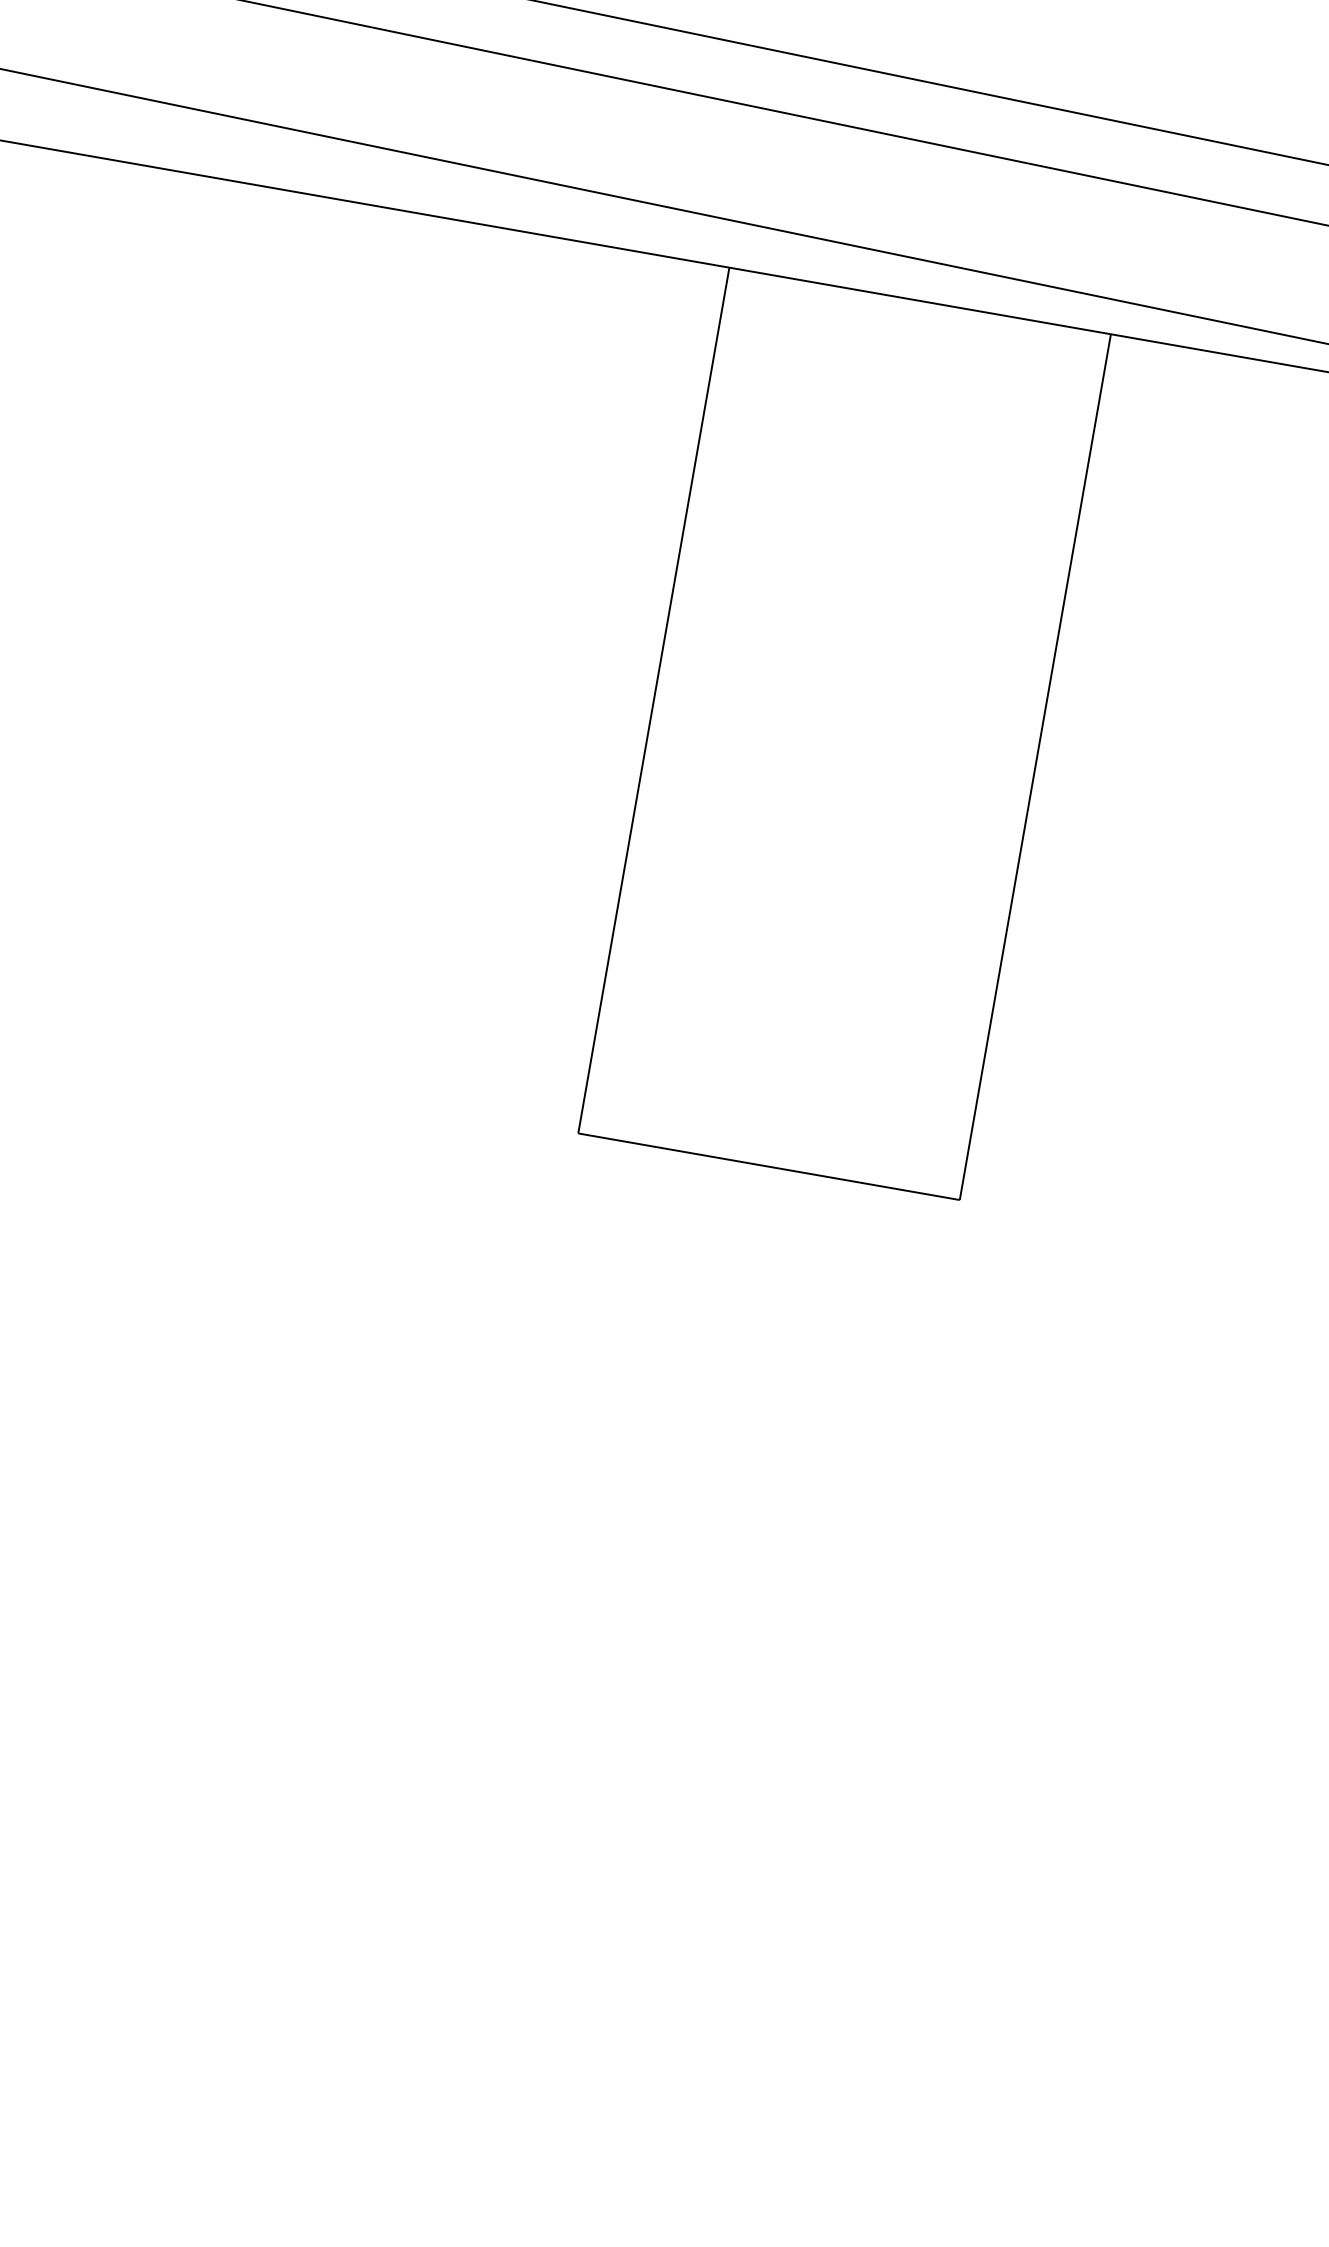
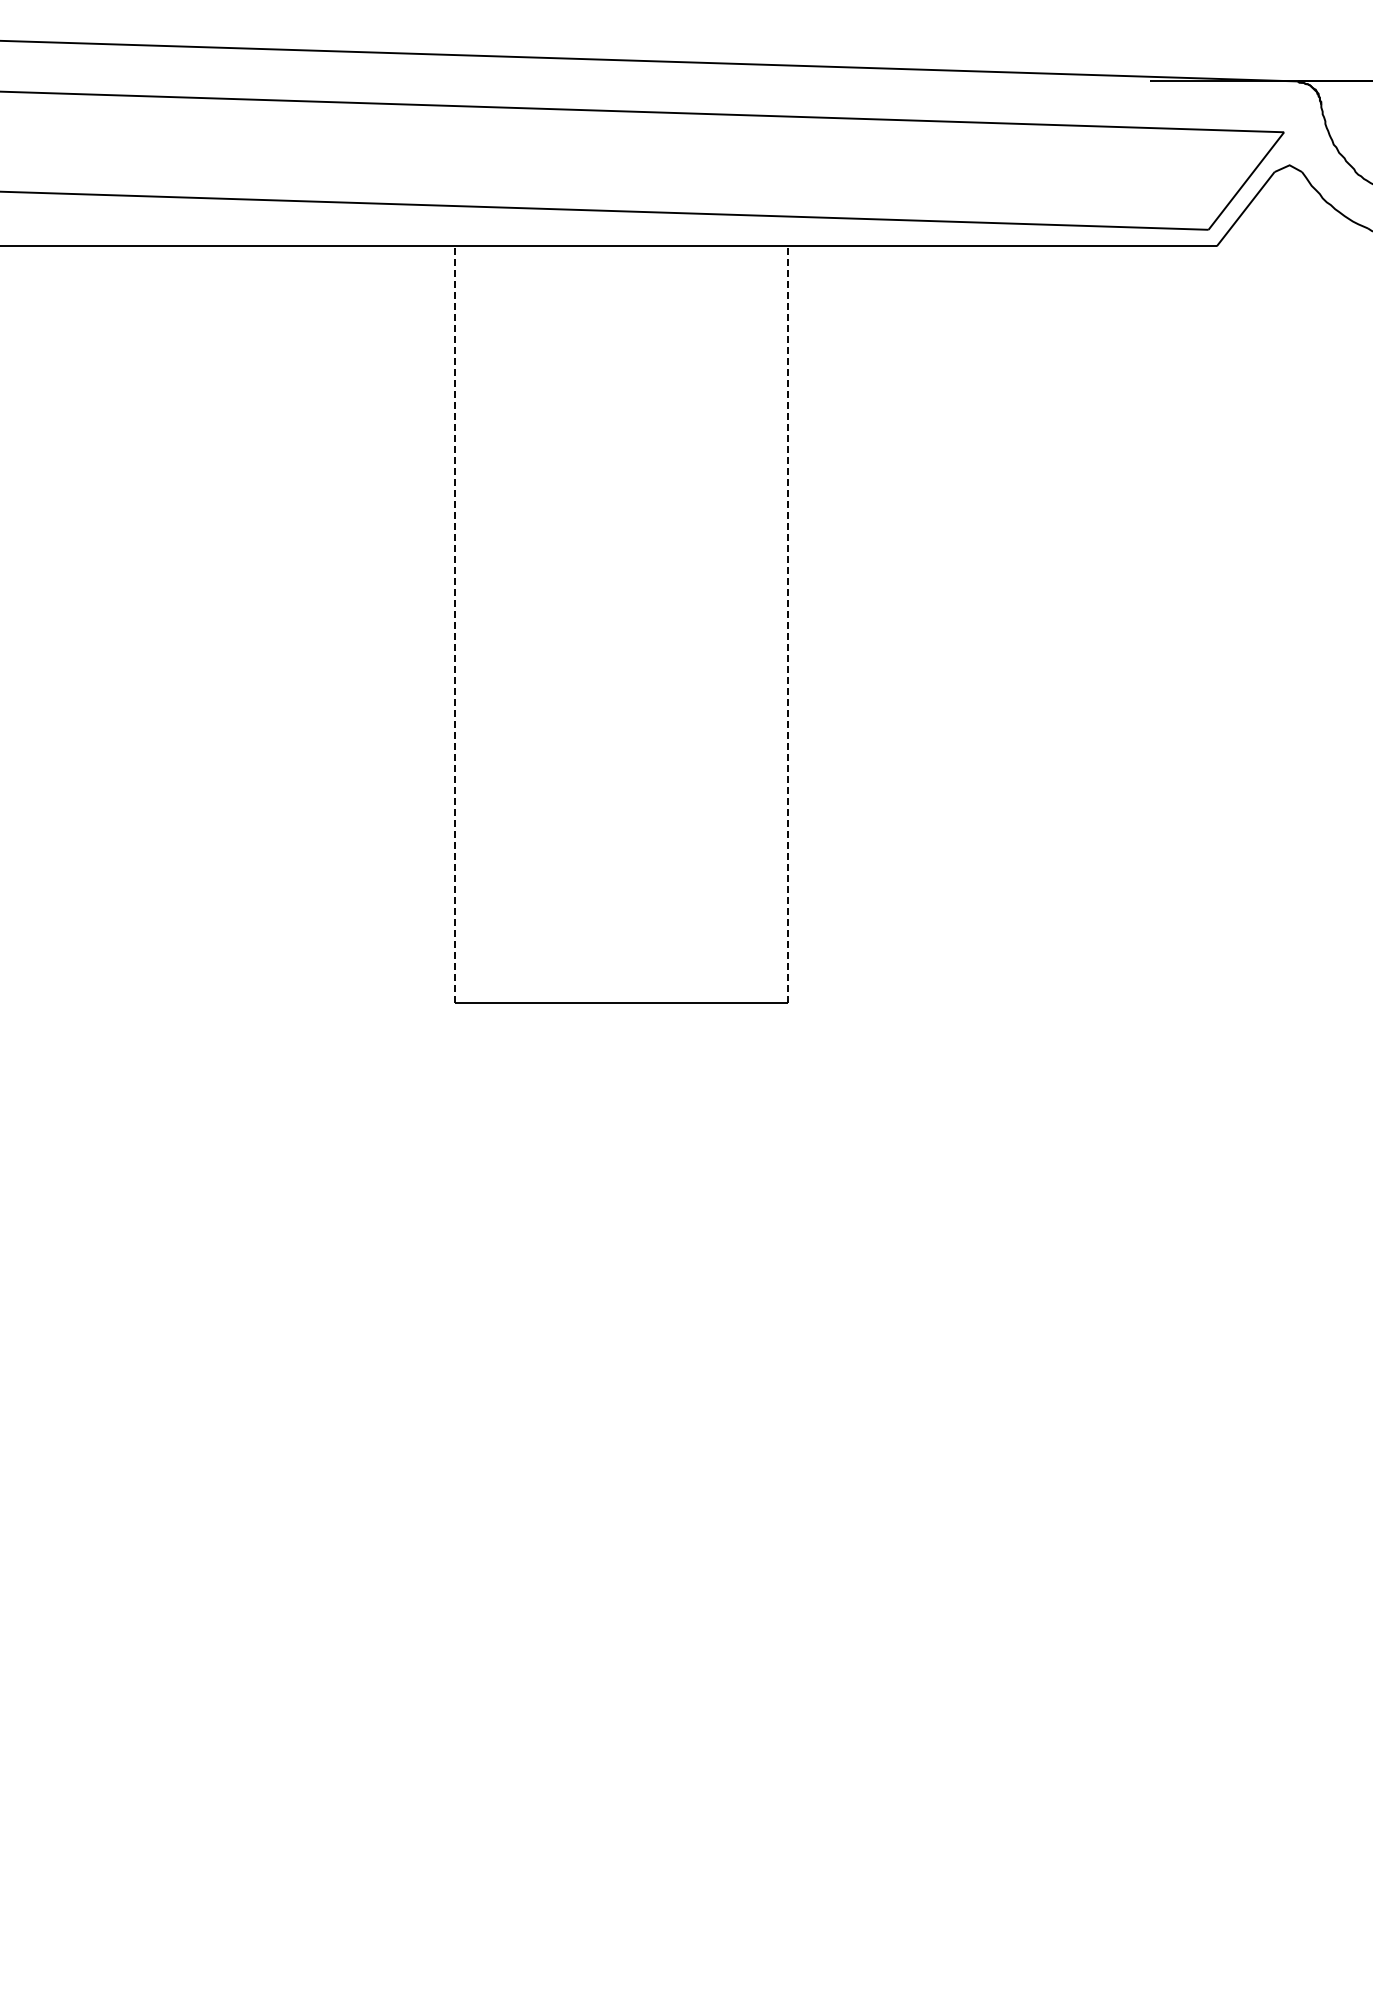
line: (653, 700) -> (454, 624), solid -> dashed
line: (1035, 766) -> (788, 624), solid -> dashed

